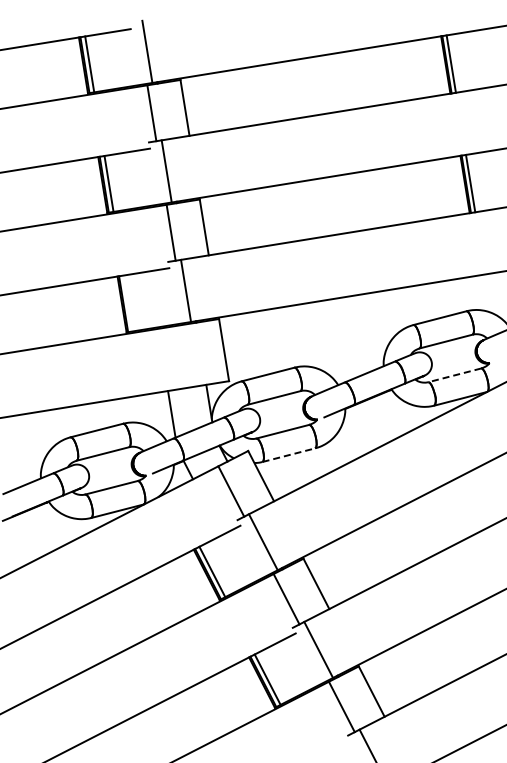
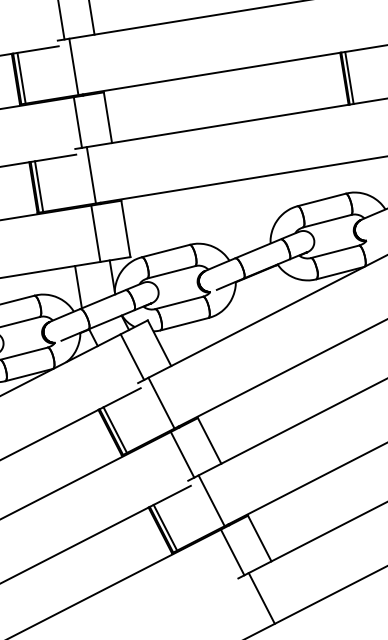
line: (127, 303) -> (38, 186), added
line: (190, 355) -> (95, 233), added
line: (454, 375) -> (334, 251), dashed -> solid
line: (289, 455) -> (185, 324), dashed -> solid

